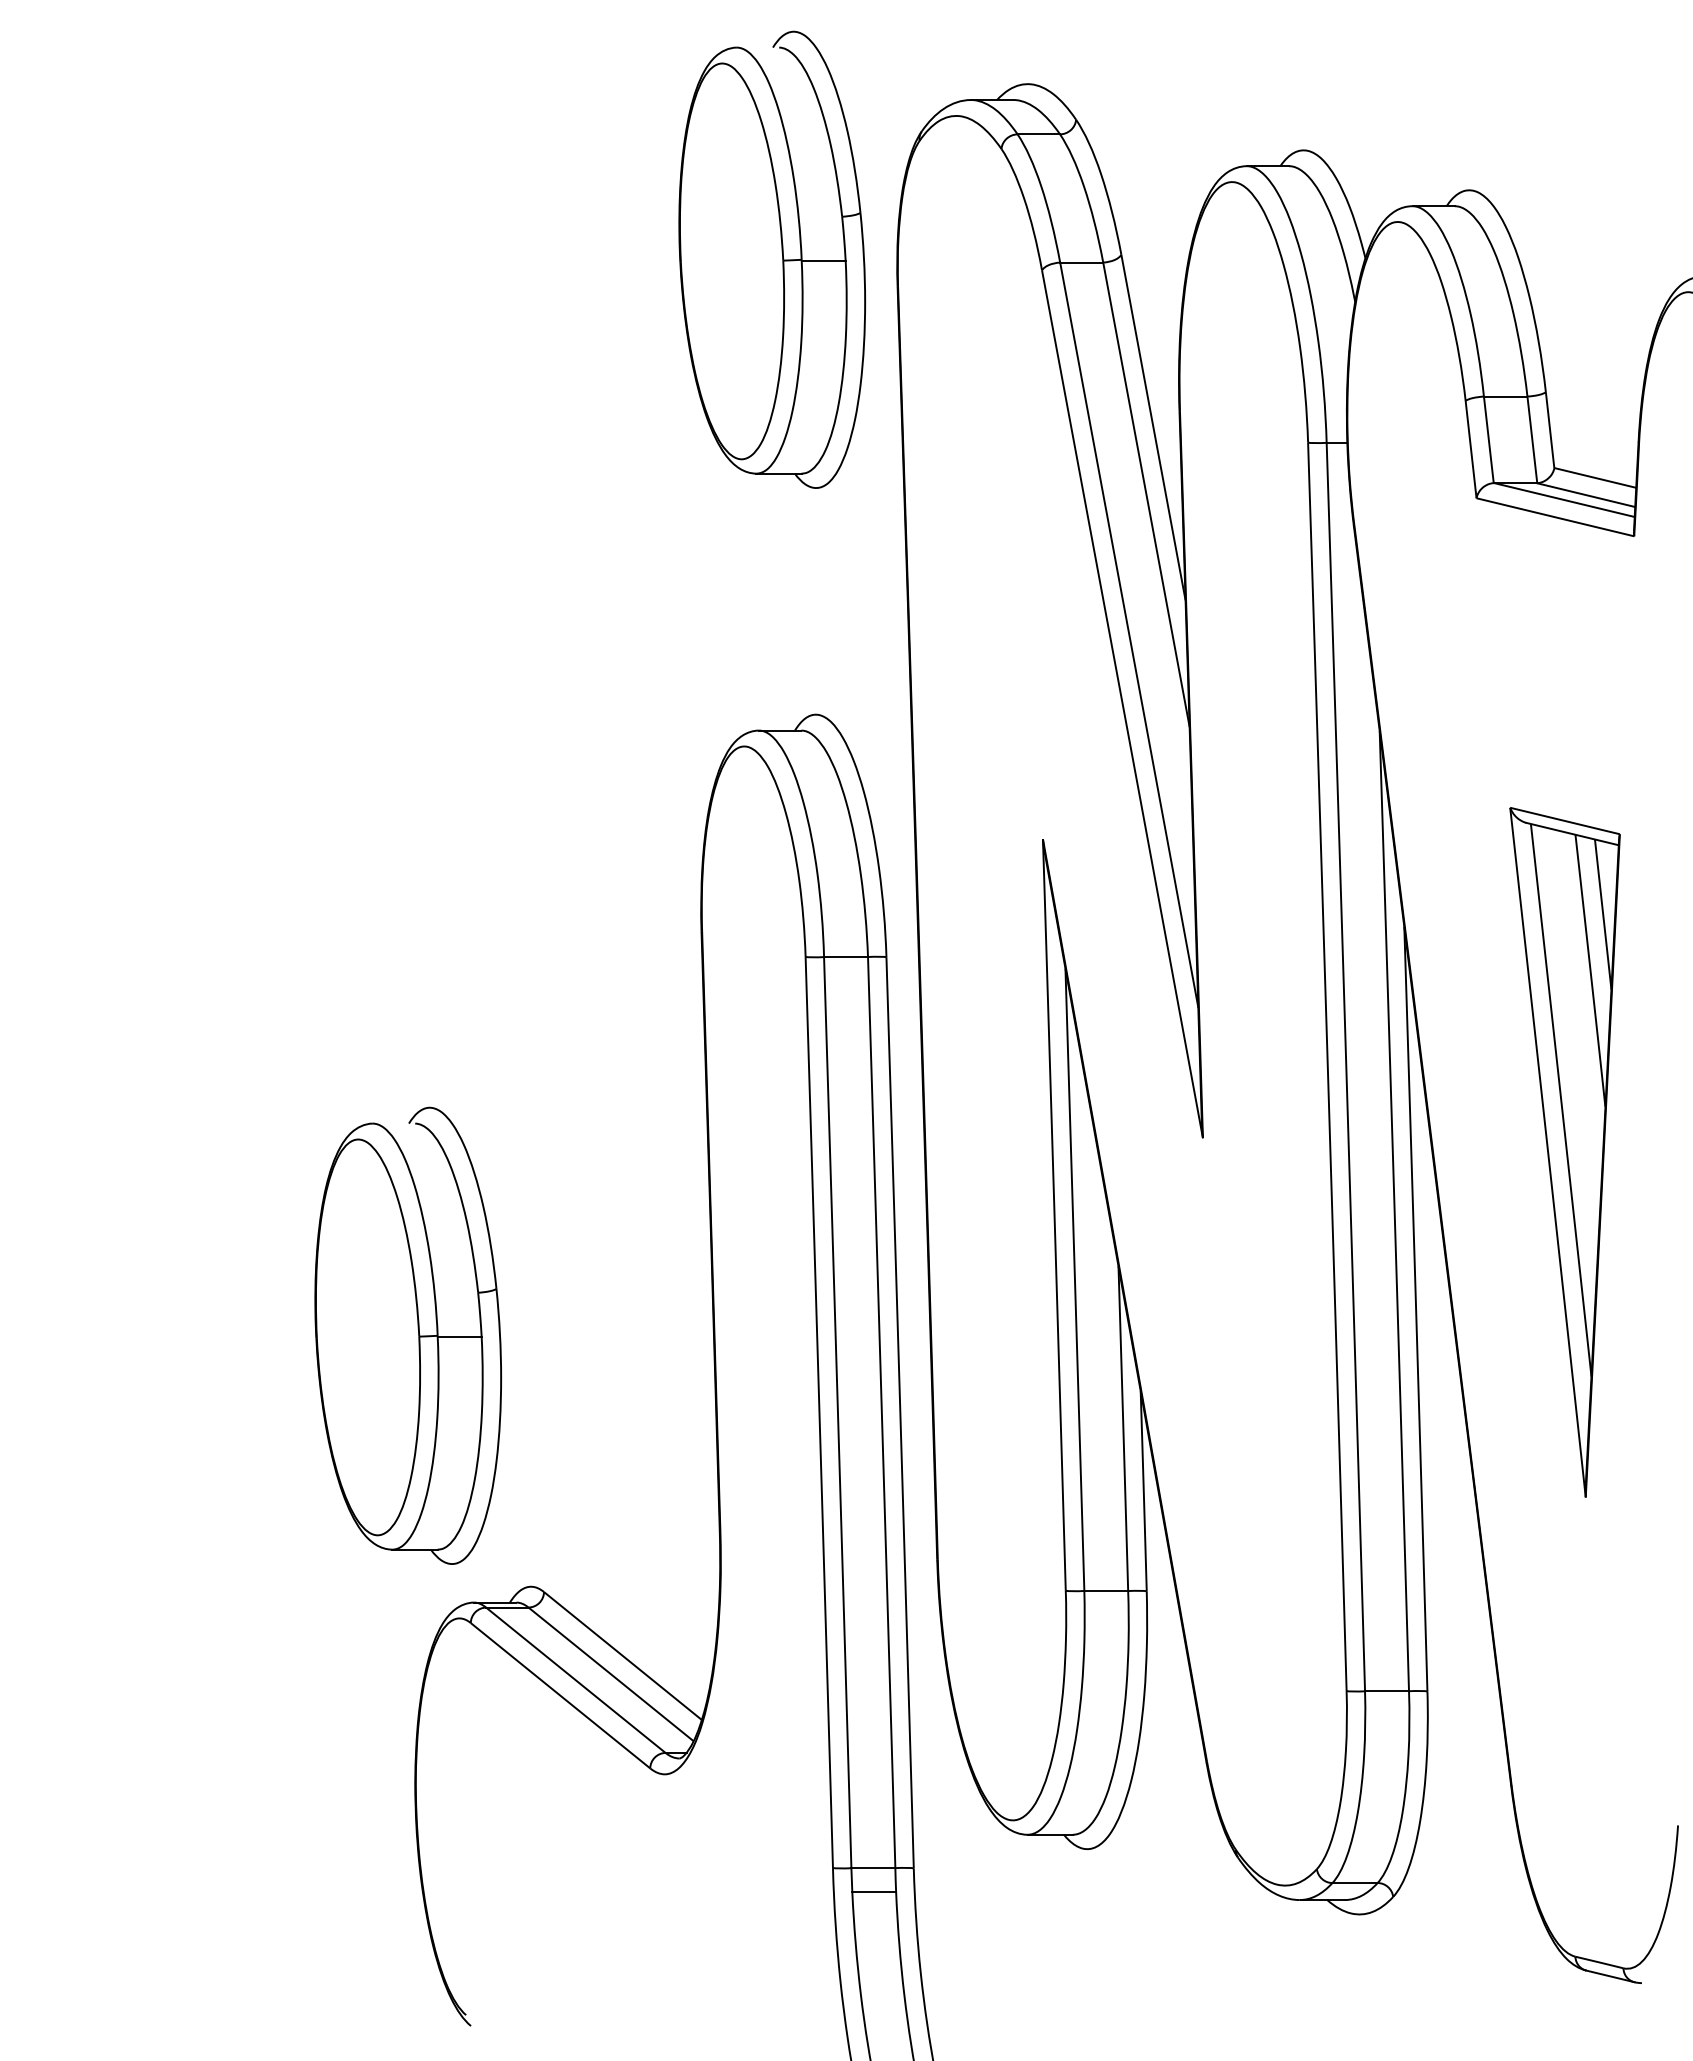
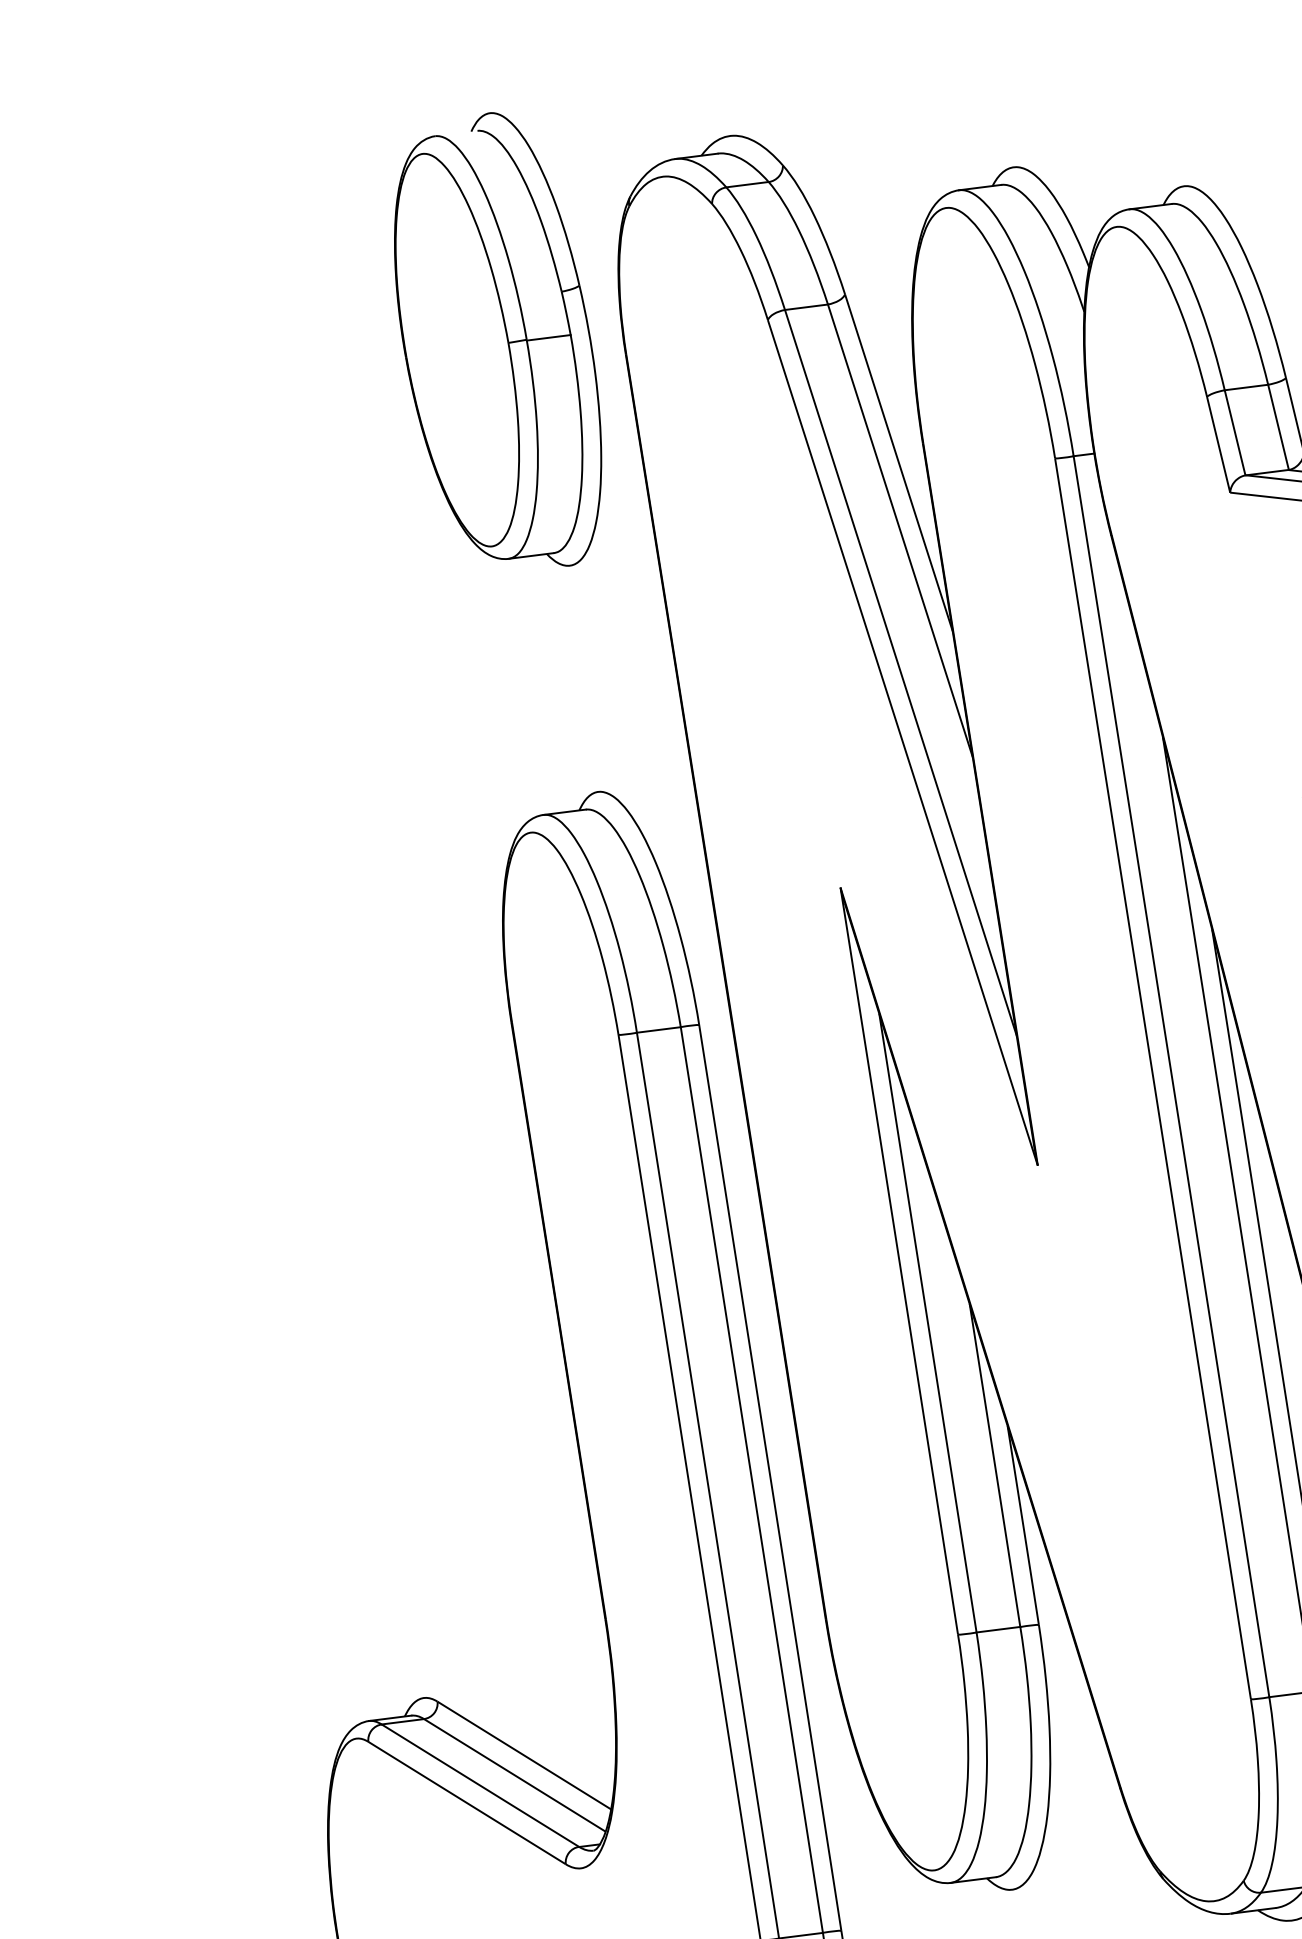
part: (407, 1335) -> (268, 1462), removed

